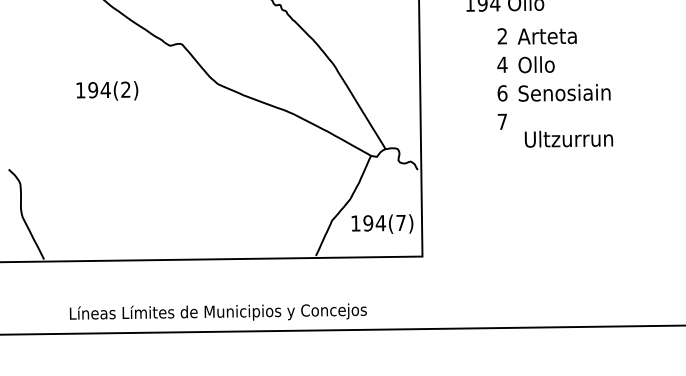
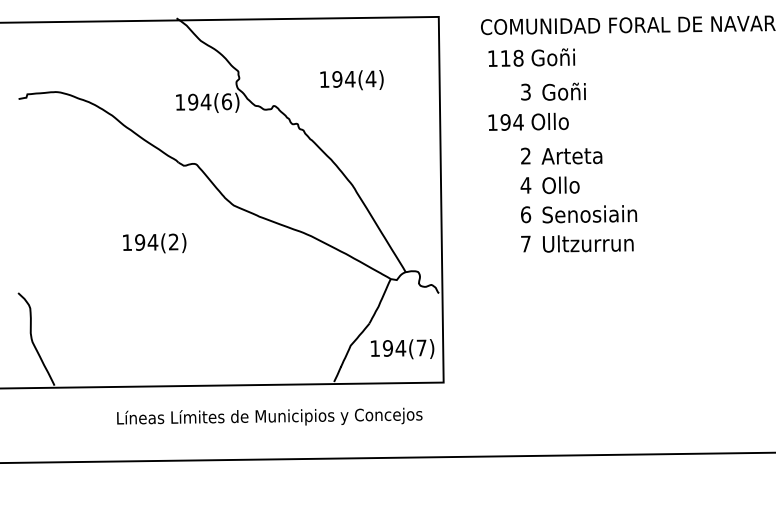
text: (107, 91) -> (154, 243), moved
text: (569, 138) -> (588, 243), moved
text: (218, 311) -> (269, 416), moved

